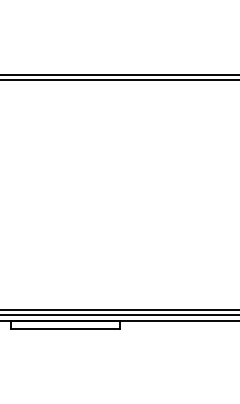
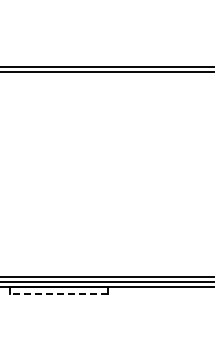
line: (66, 329) -> (59, 294), solid -> dashed

